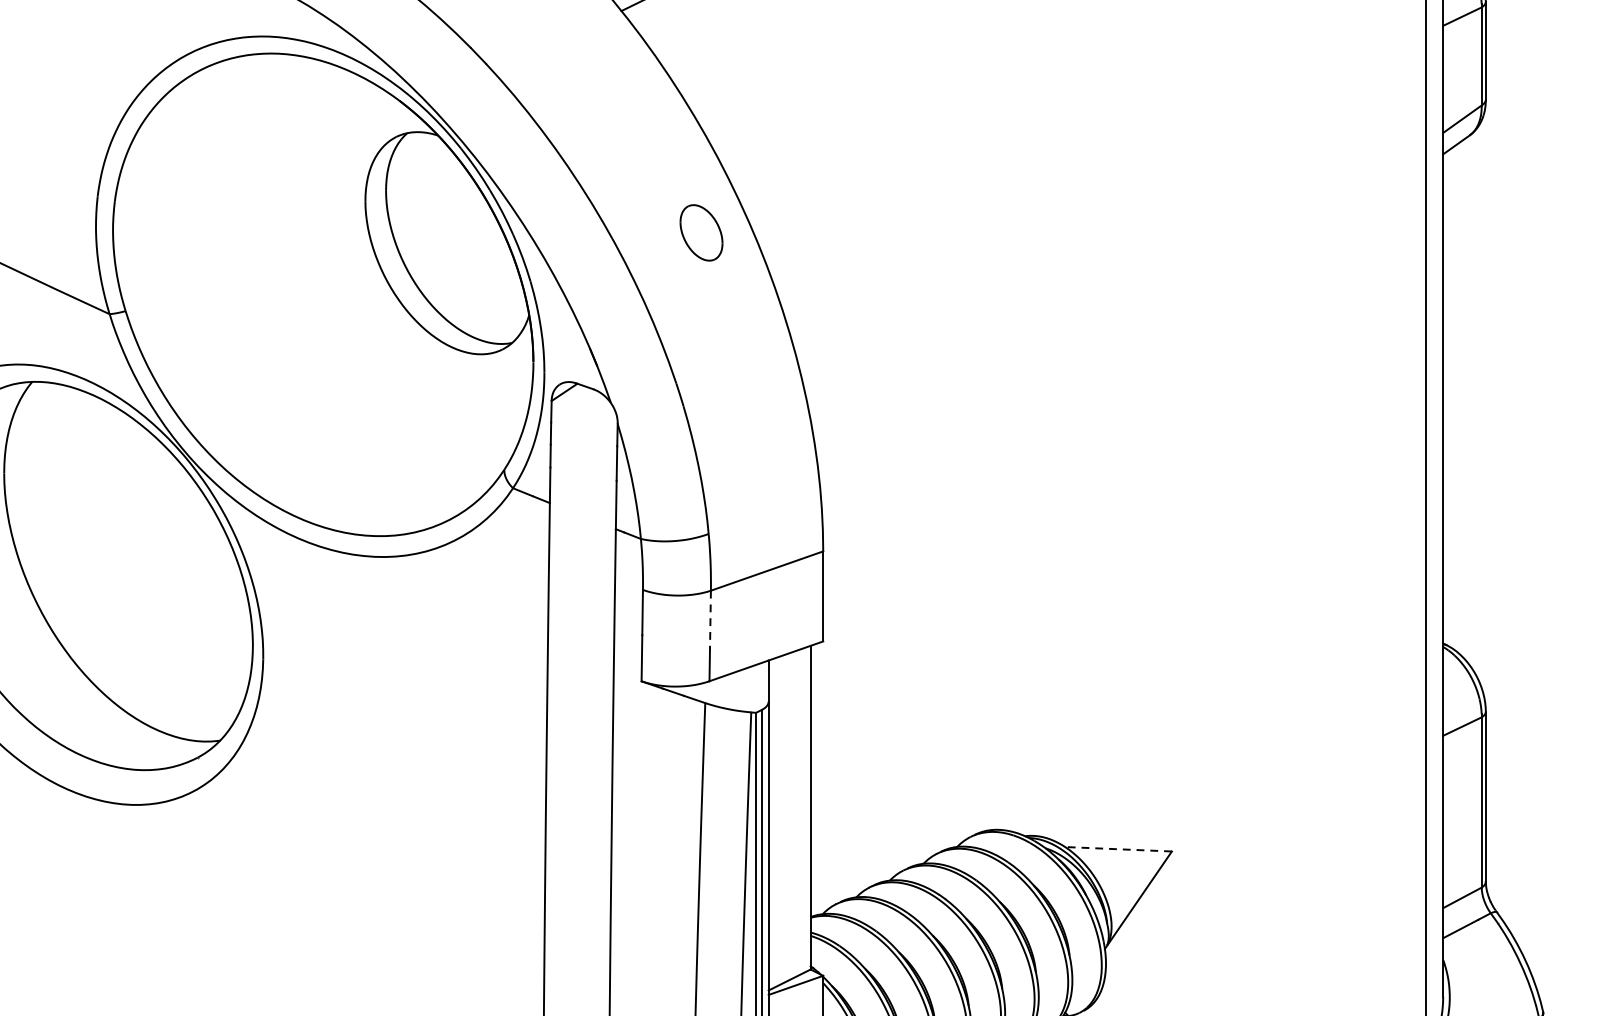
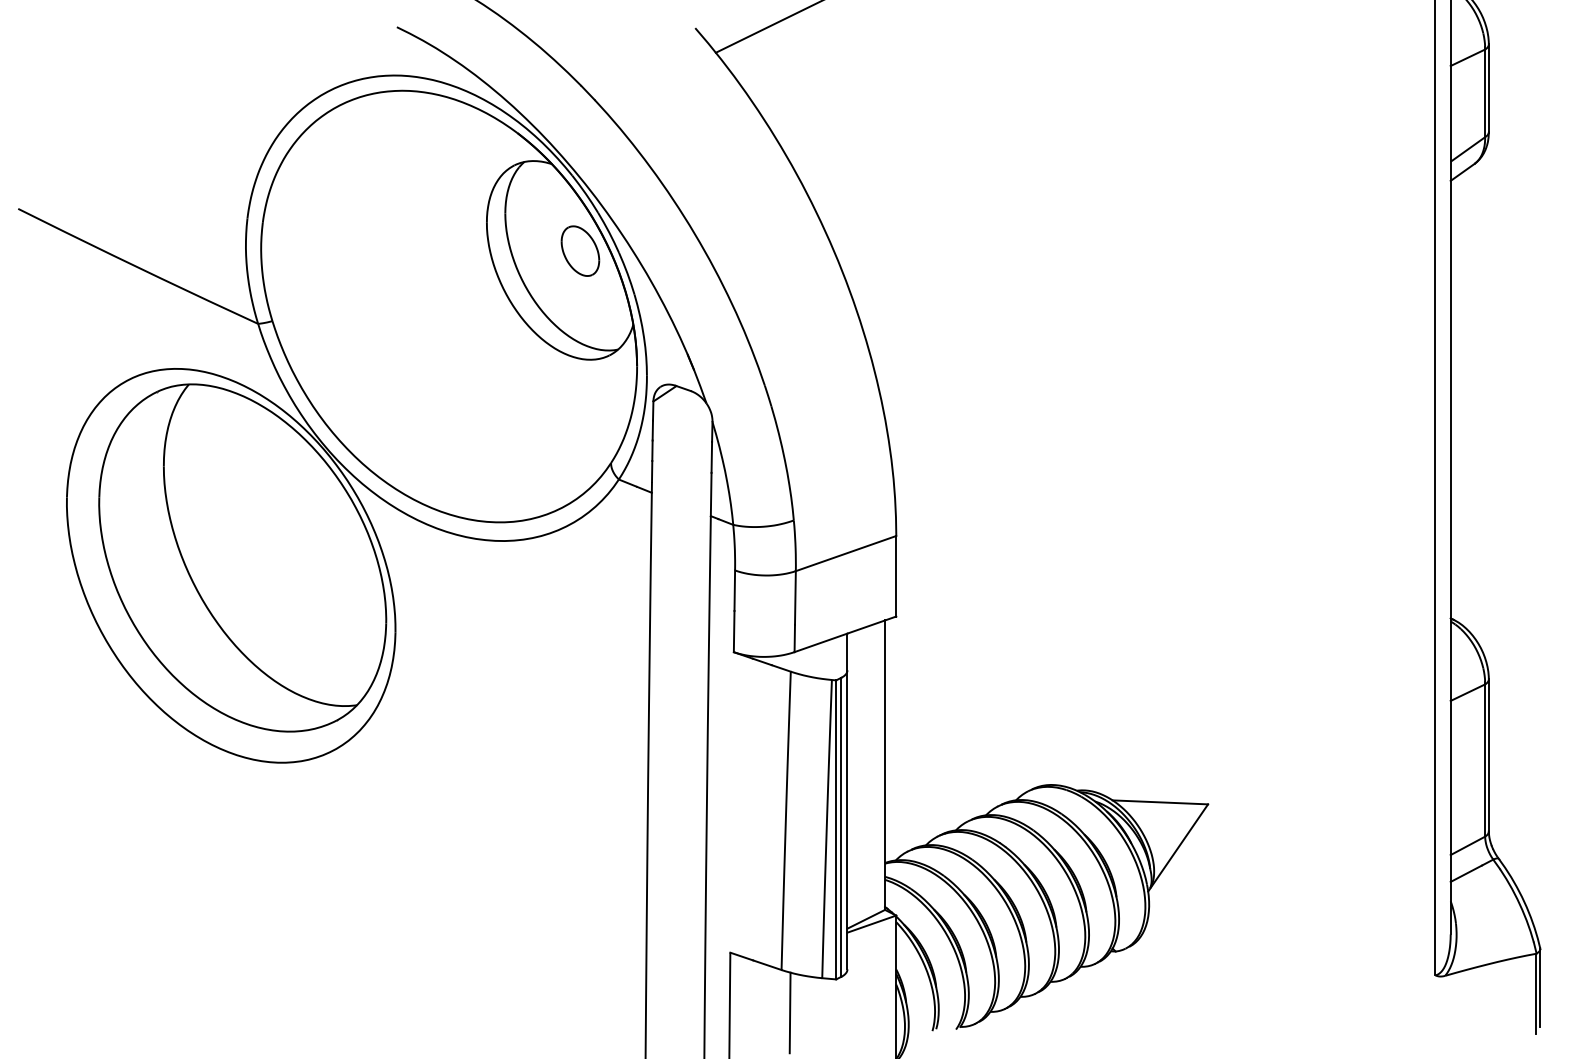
part: (701, 232) -> (580, 250), moved
line: (710, 620) -> (795, 597), dashed -> solid
line: (1118, 849) -> (1160, 802), dashed -> solid

